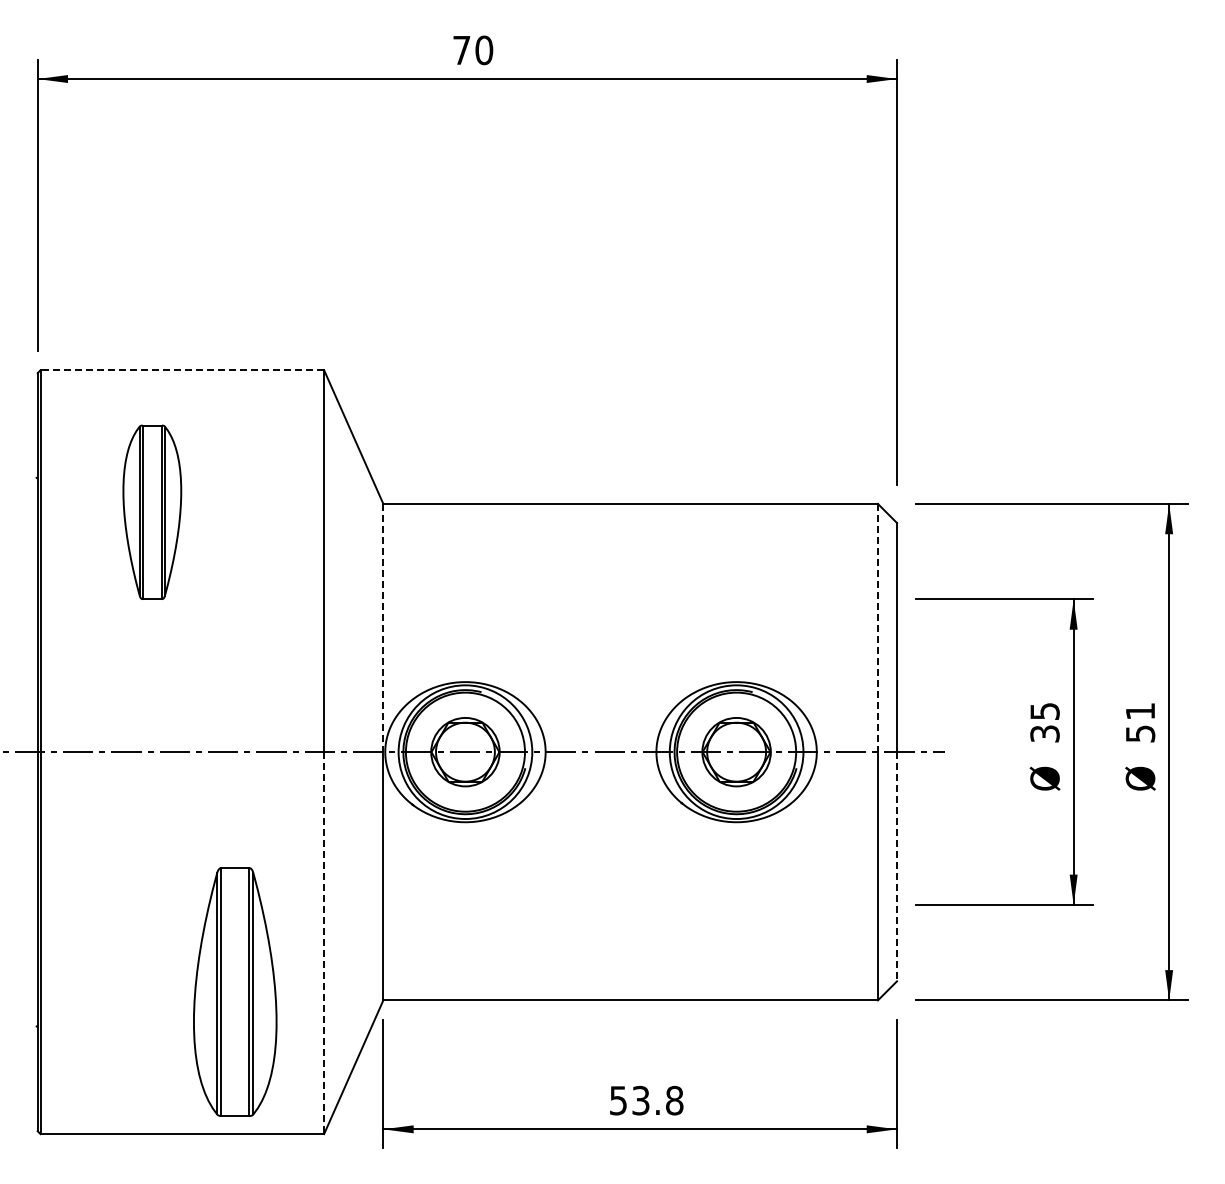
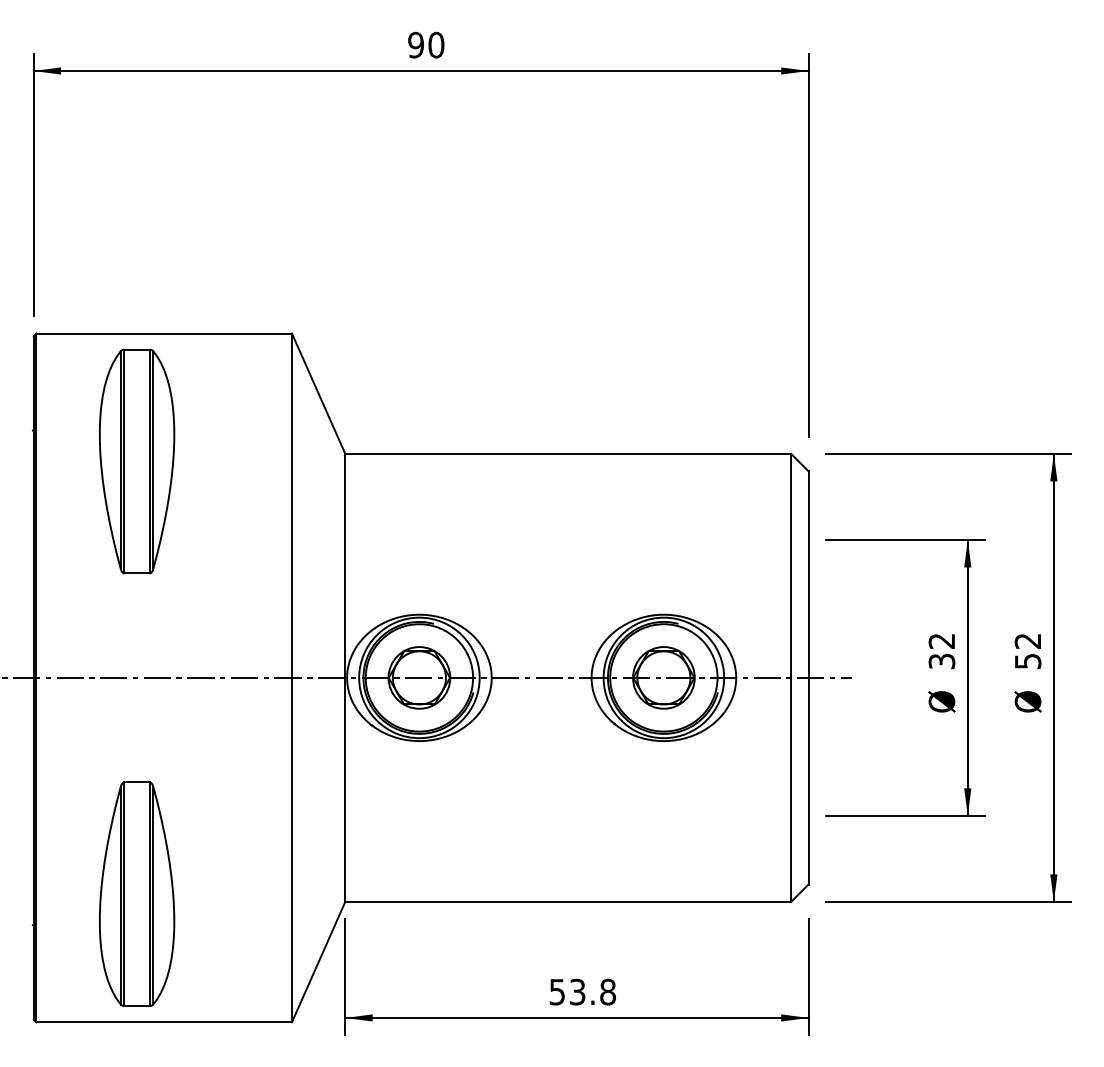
text: (461, 50) -> (415, 45), 70 -> 90
line: (182, 370) -> (164, 333), dashed -> solid
part: (152, 512) -> (137, 461), size x1.43
line: (383, 628) -> (345, 566), dashed -> solid
line: (877, 628) -> (790, 566), dashed -> solid
text: (1044, 711) -> (941, 641), 35 -> 32
text: (1139, 711) -> (1027, 641), 51 -> 52
line: (897, 866) -> (808, 780), dashed -> solid
line: (324, 943) -> (292, 850), dashed -> solid
part: (235, 991) -> (137, 893), moved

